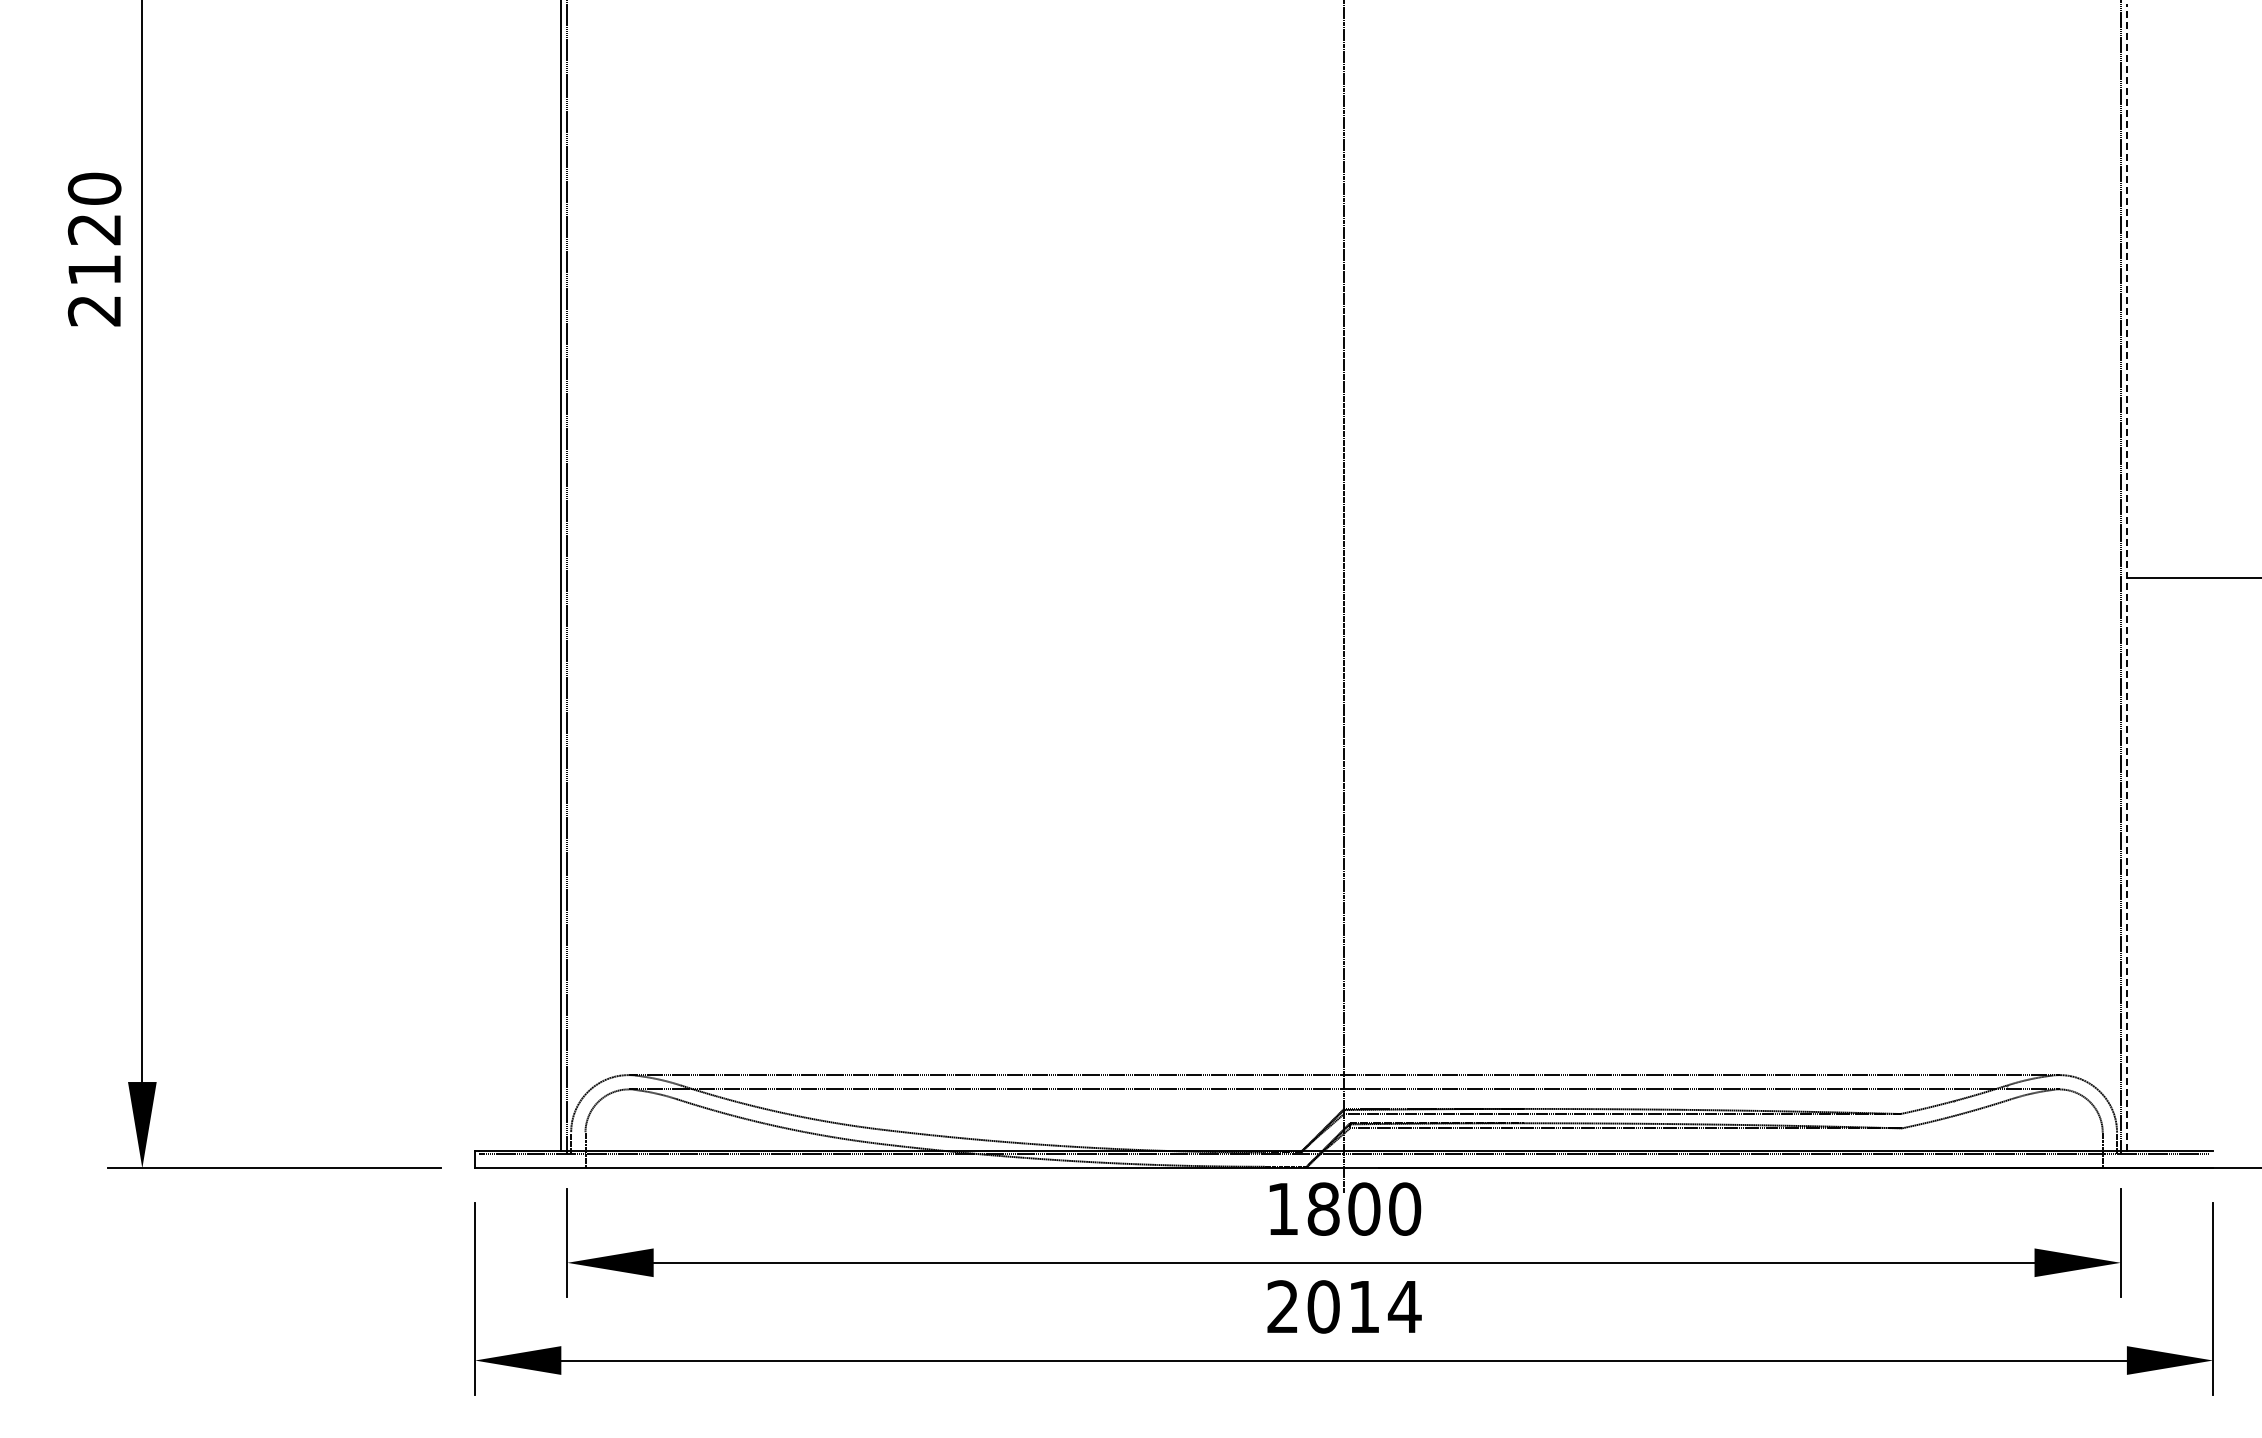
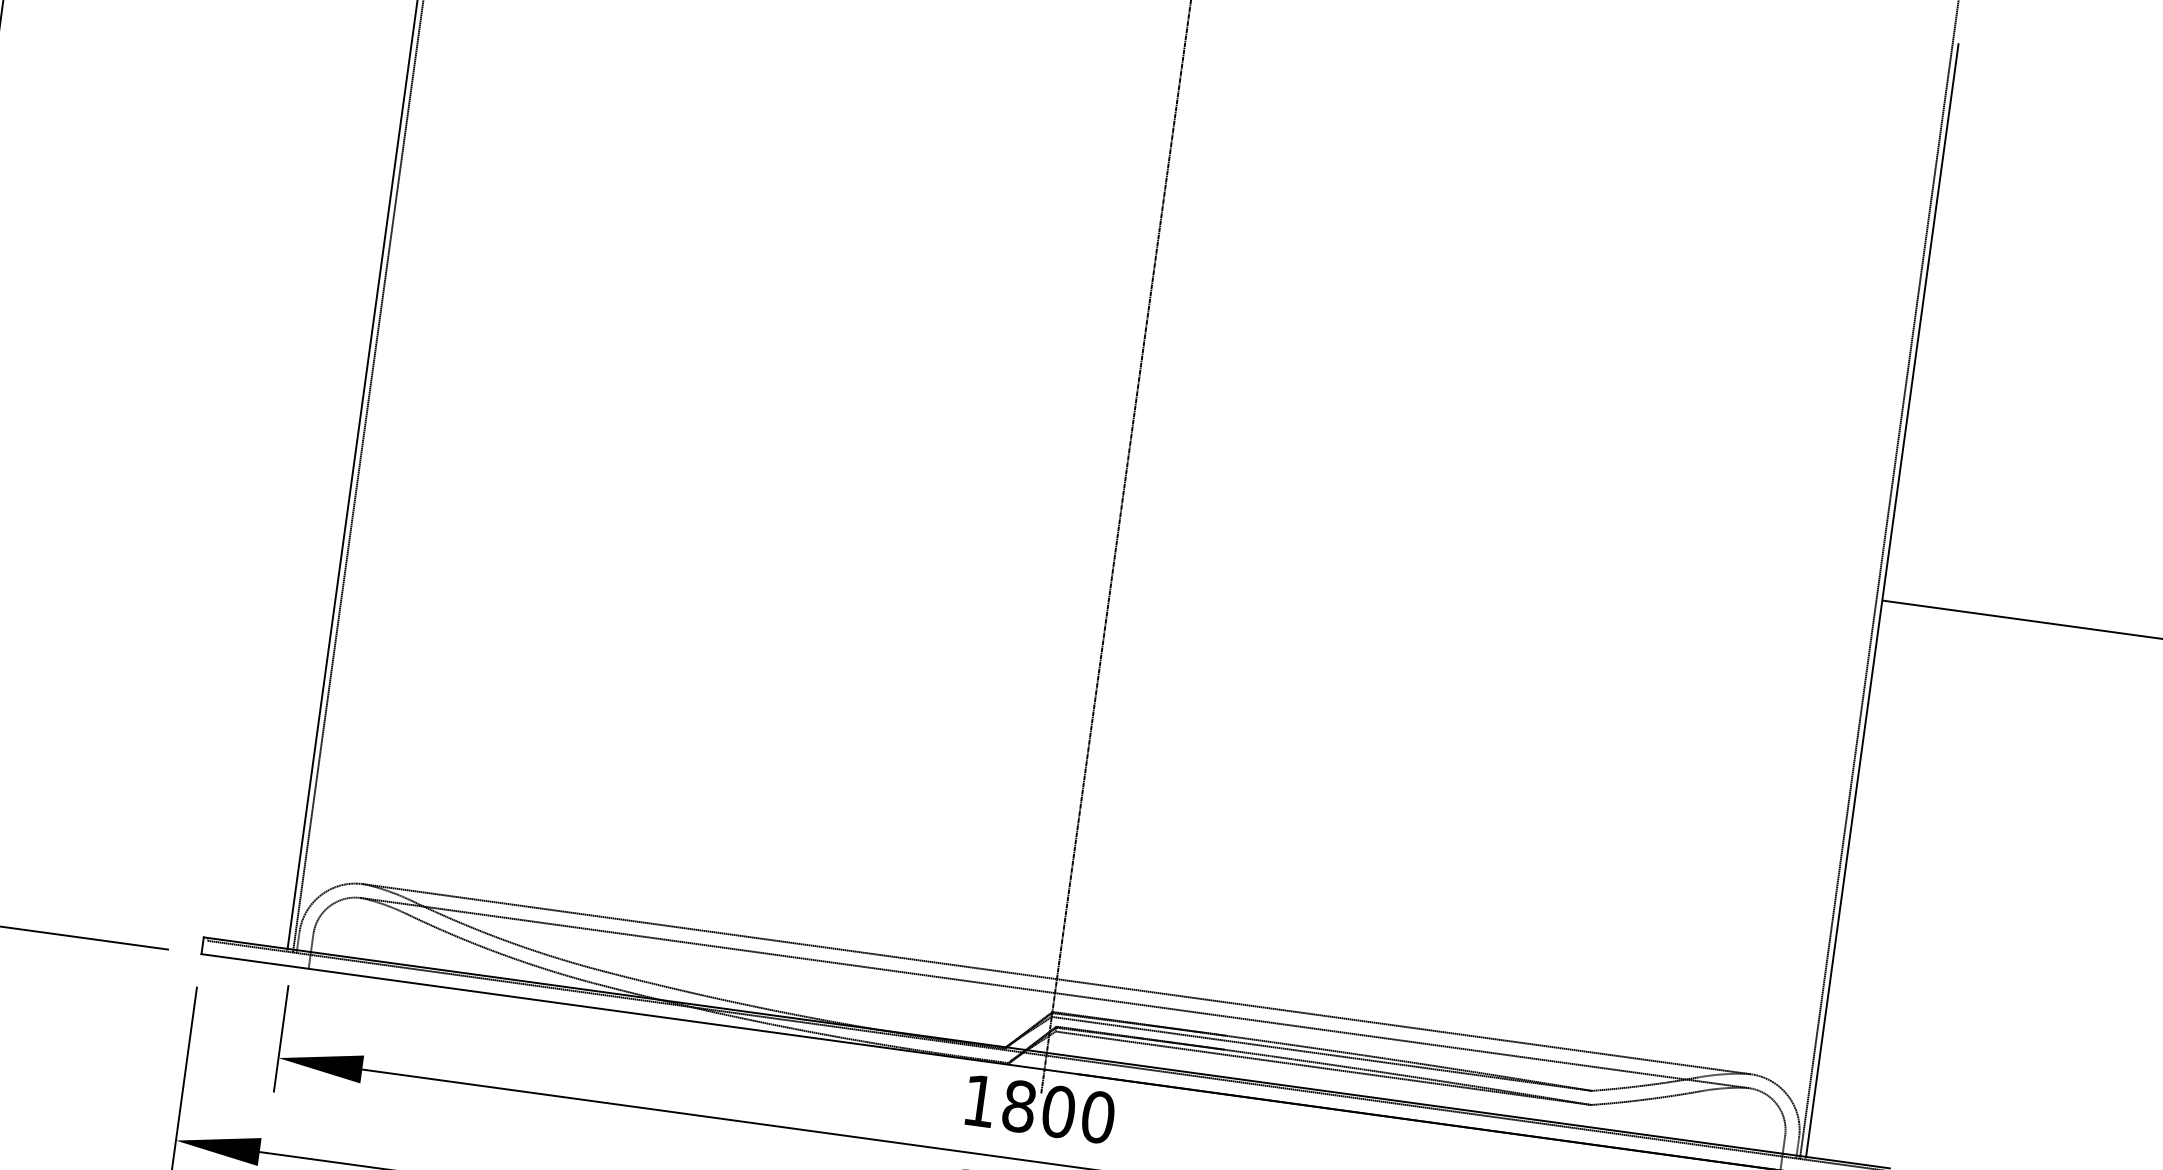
line: (2126, 577) -> (1882, 600), dashed -> solid

